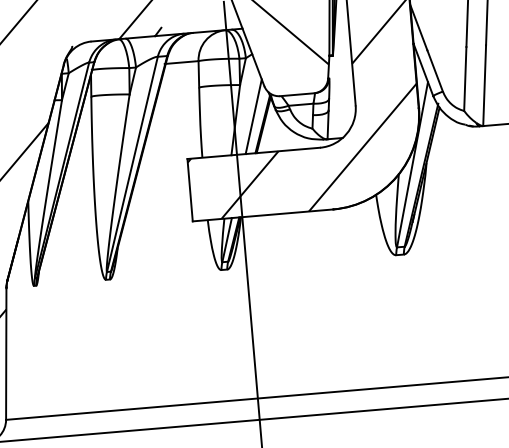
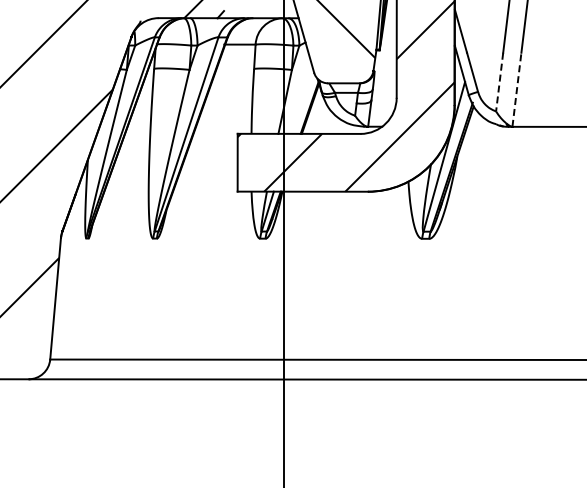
line: (465, 79) -> (499, 82), solid -> dashed
line: (484, 85) -> (516, 89), solid -> dashed
line: (253, 116) -> (301, 99), removed

